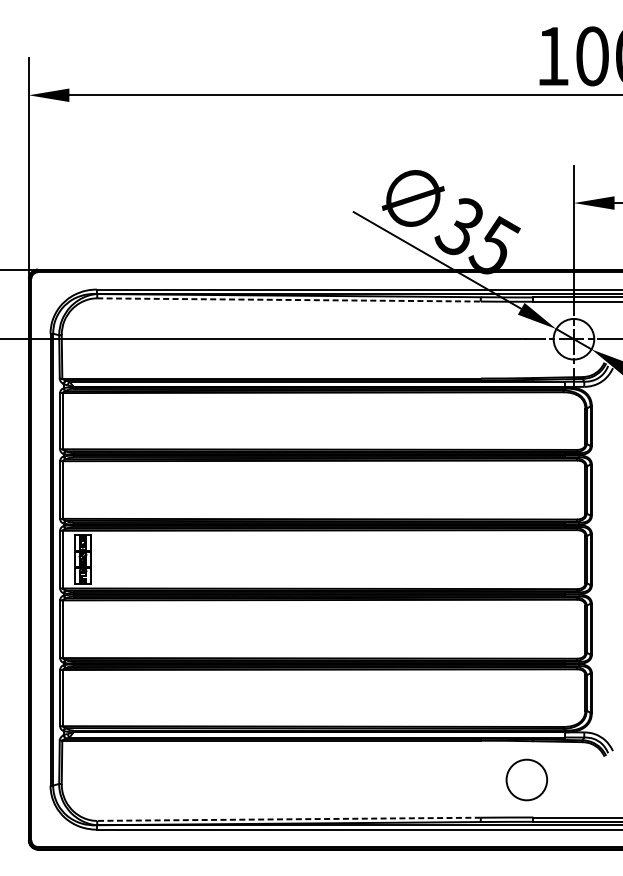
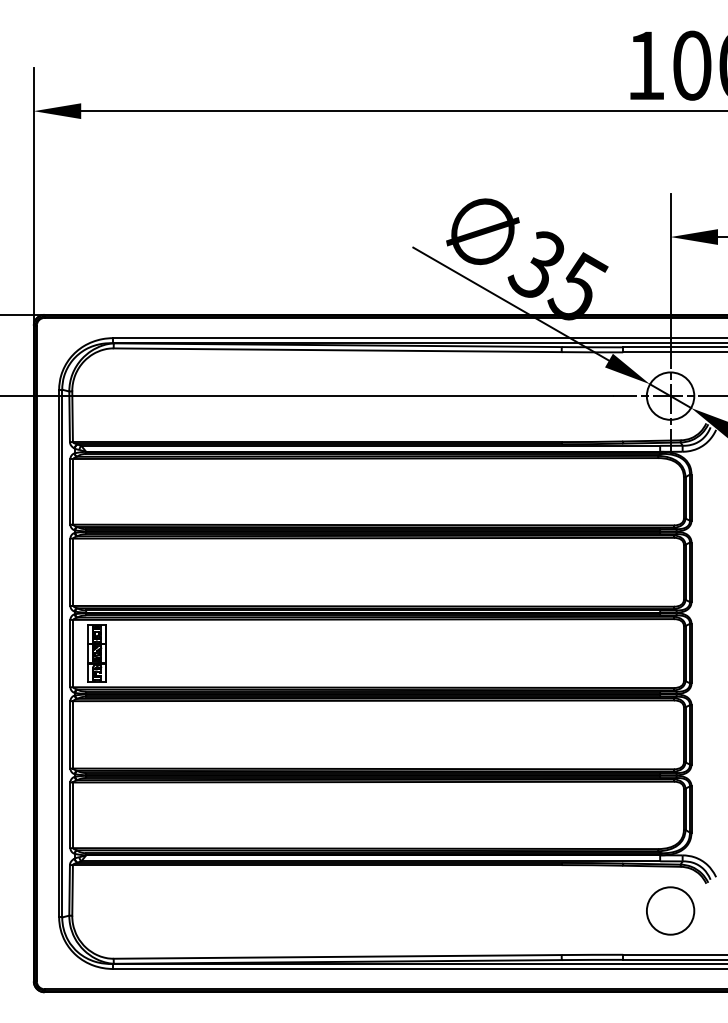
line: (289, 300) -> (338, 350), dashed -> solid
circle: (526, 779) -> (670, 910), moved
line: (288, 818) -> (337, 956), dashed -> solid

